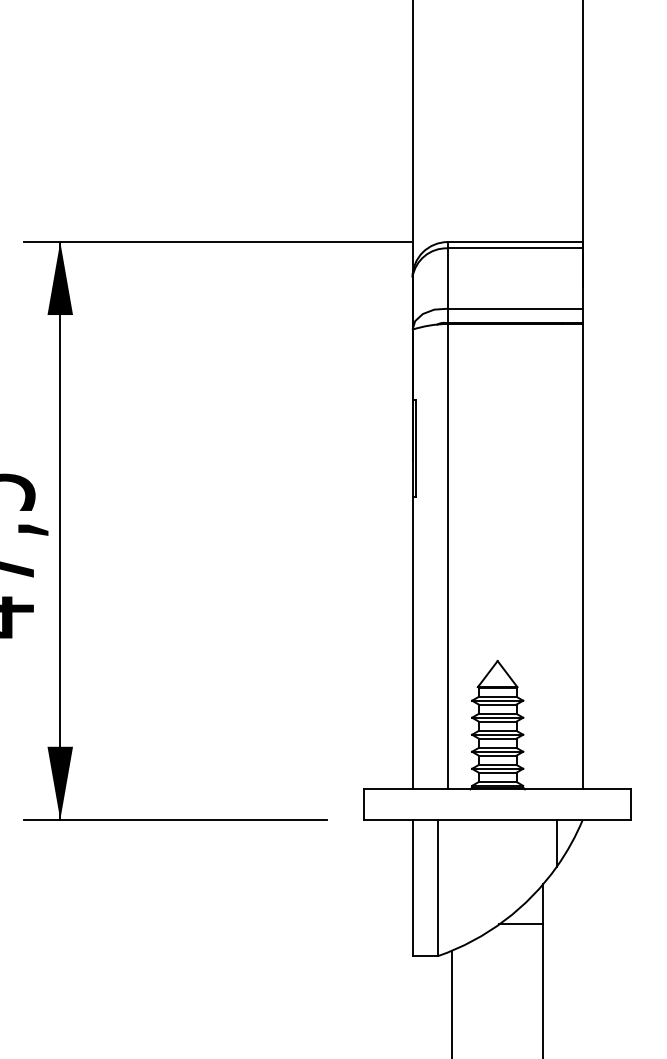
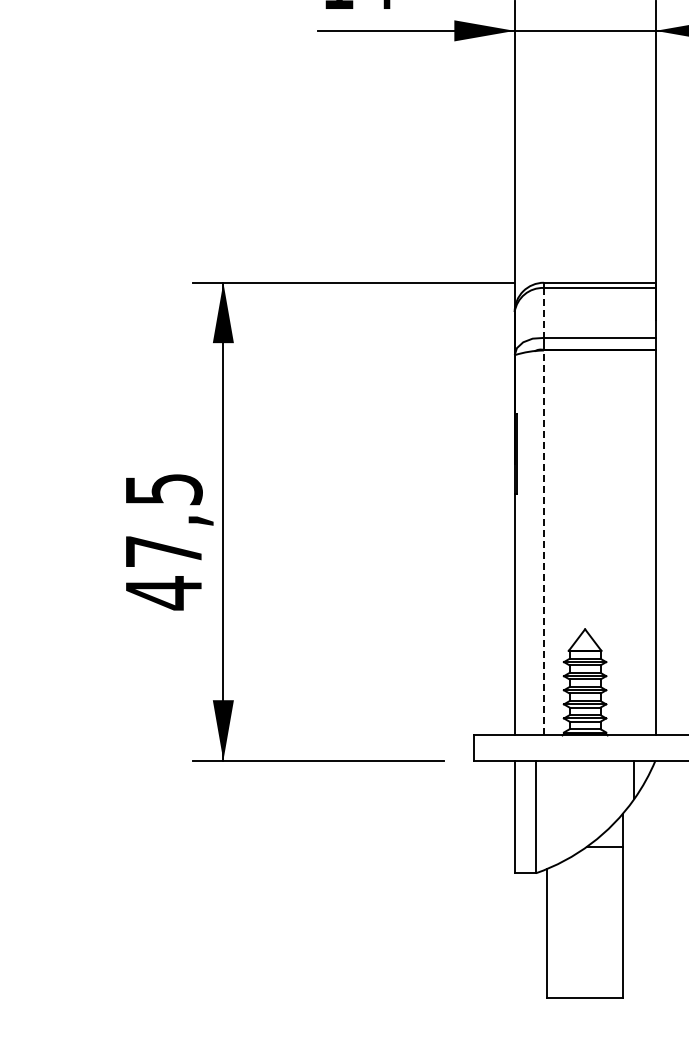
line: (447, 278) -> (543, 312), solid -> dashed
line: (447, 556) -> (543, 542), solid -> dashed

